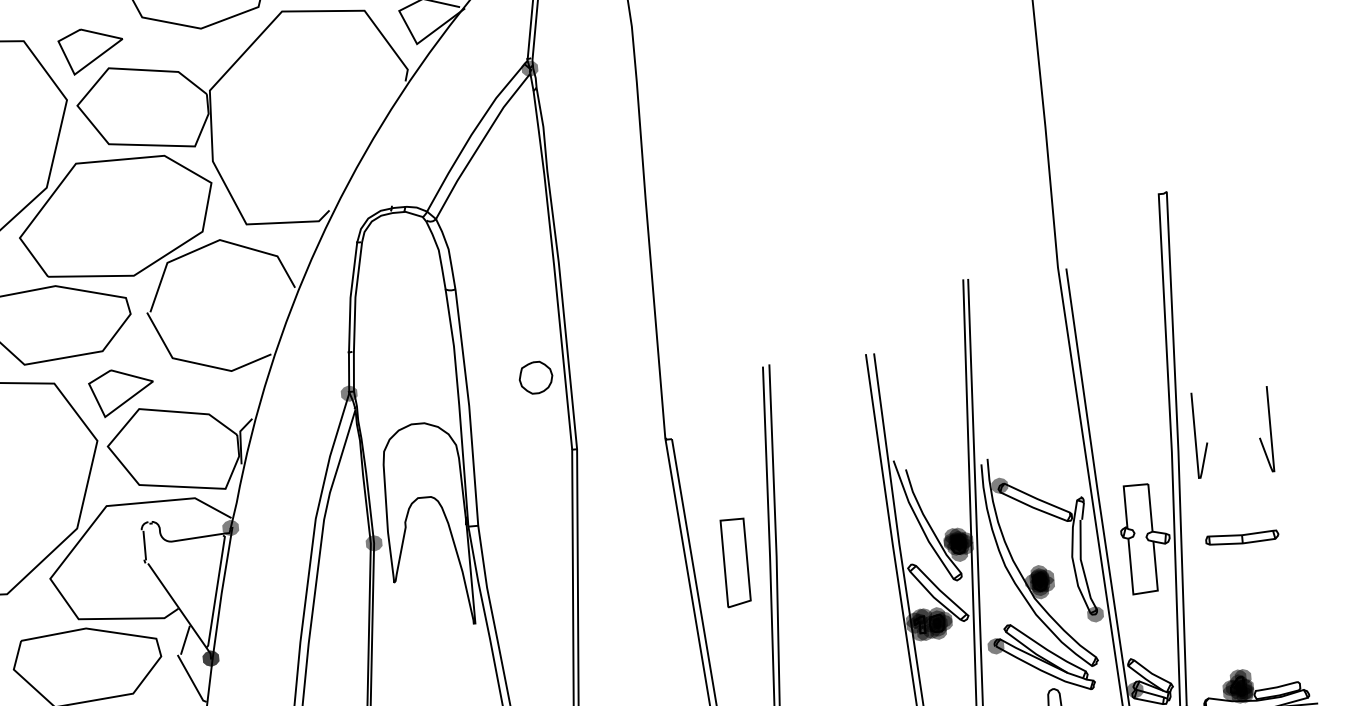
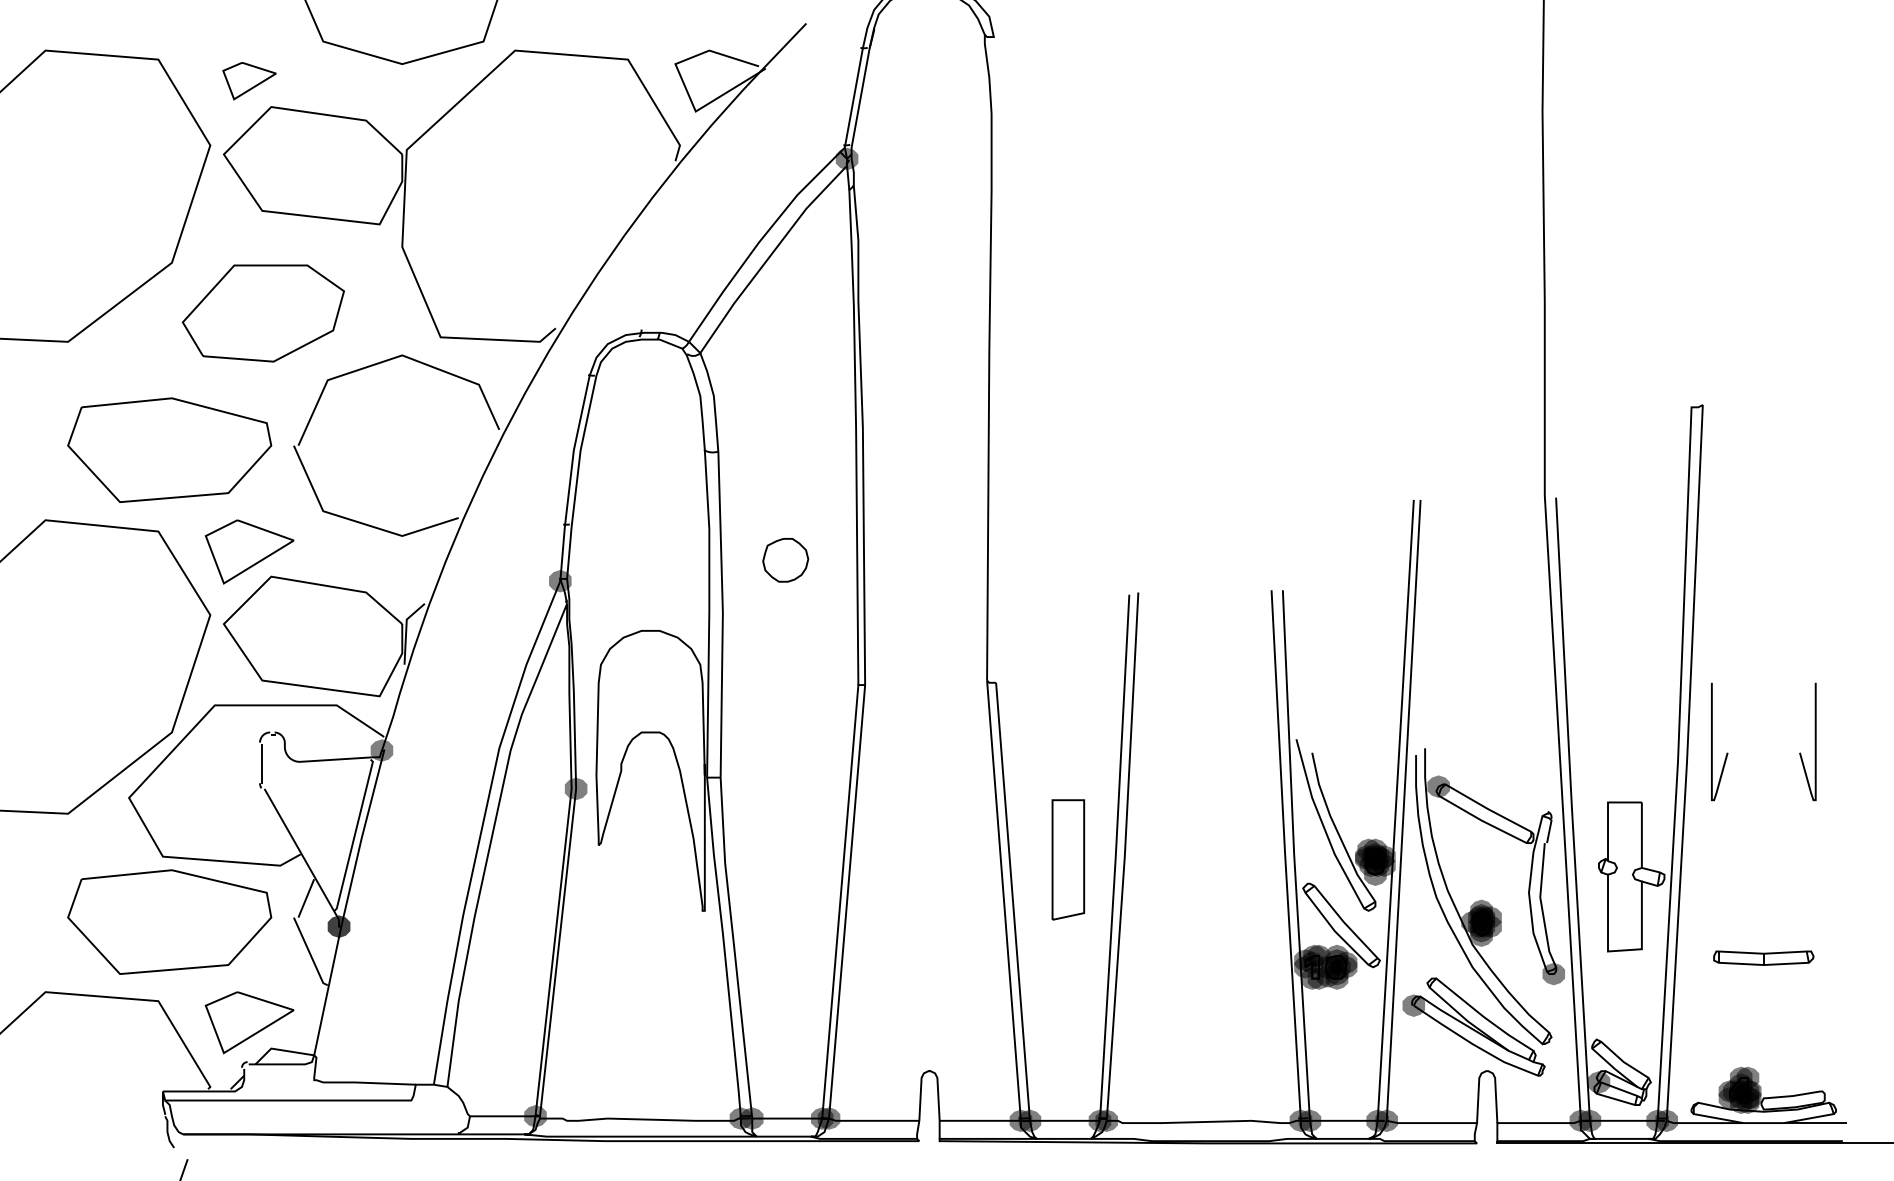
part: (91, 50) -> (249, 80), size x0.6
part: (116, 218) -> (263, 313), size x0.6
part: (535, 377) -> (785, 560), moved
part: (1242, 537) -> (1763, 957), moved

